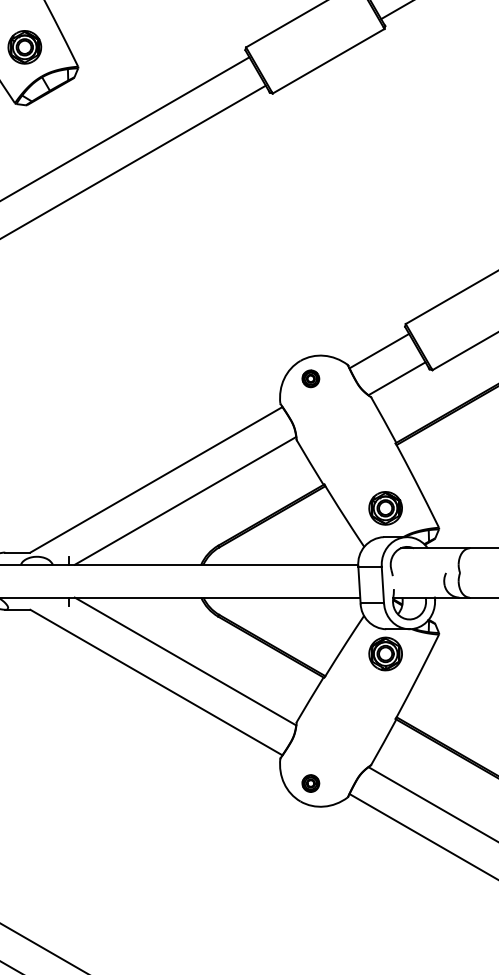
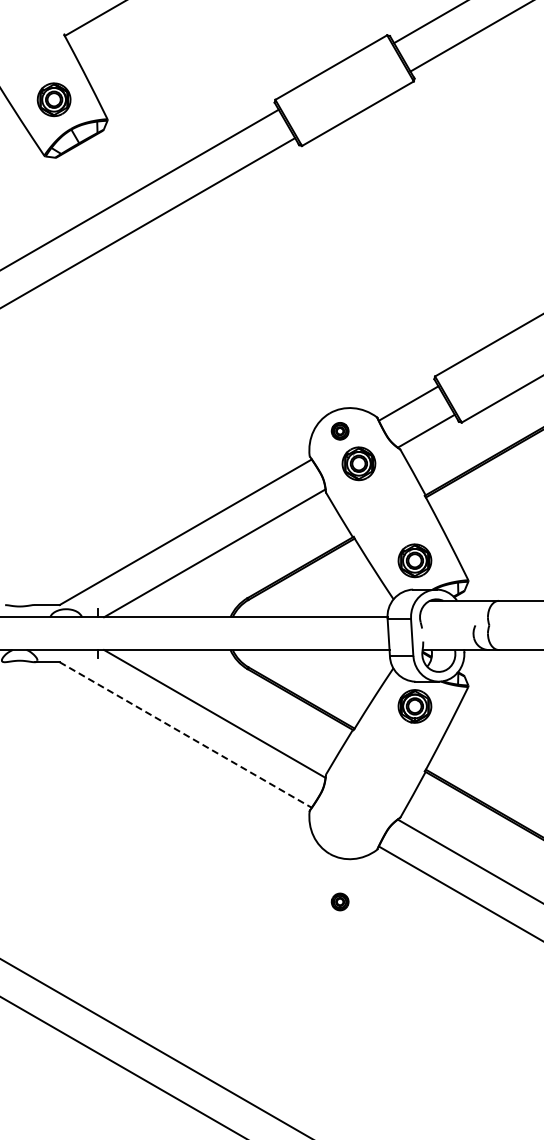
part: (329, 411) -> (358, 463), added
line: (156, 682) -> (185, 734), solid -> dashed
part: (310, 783) -> (339, 901), moved

